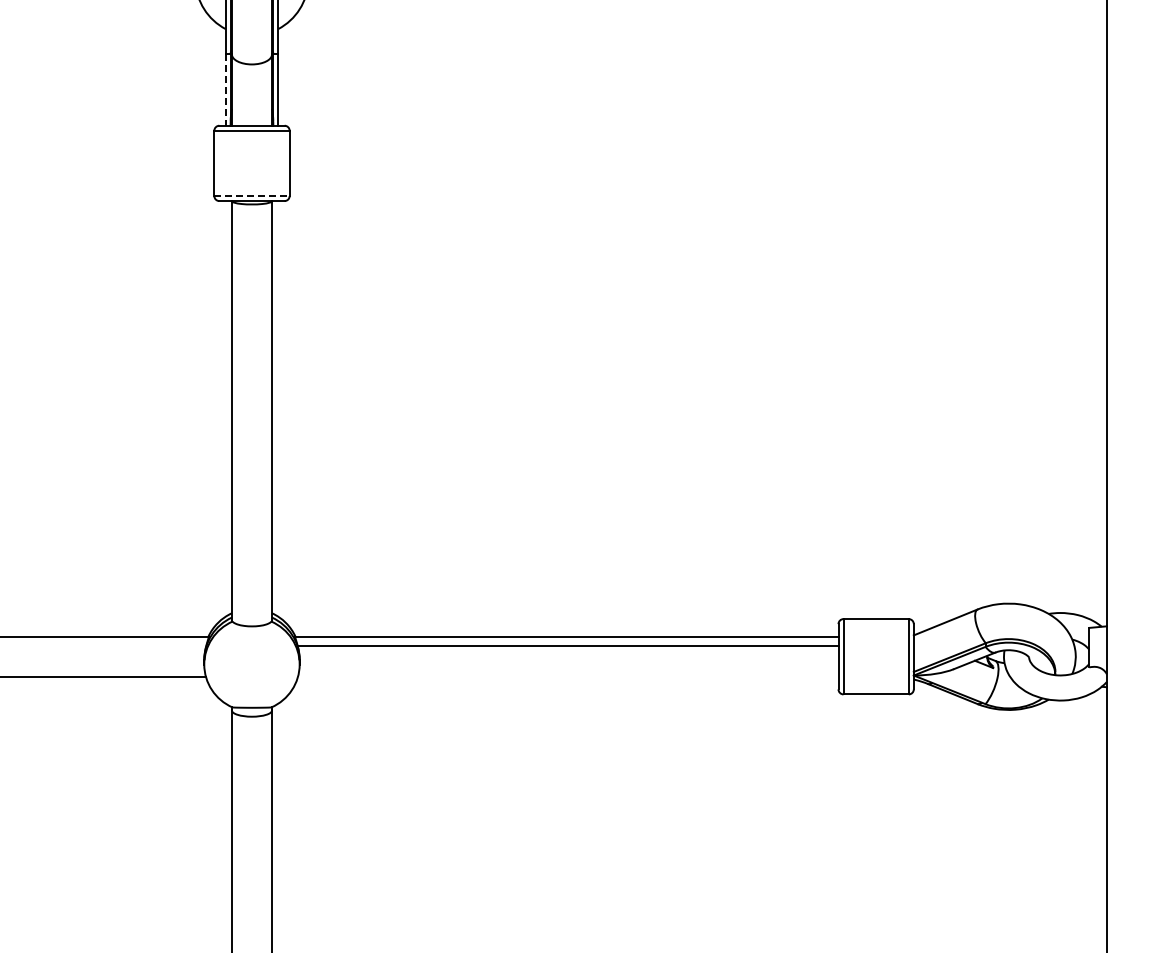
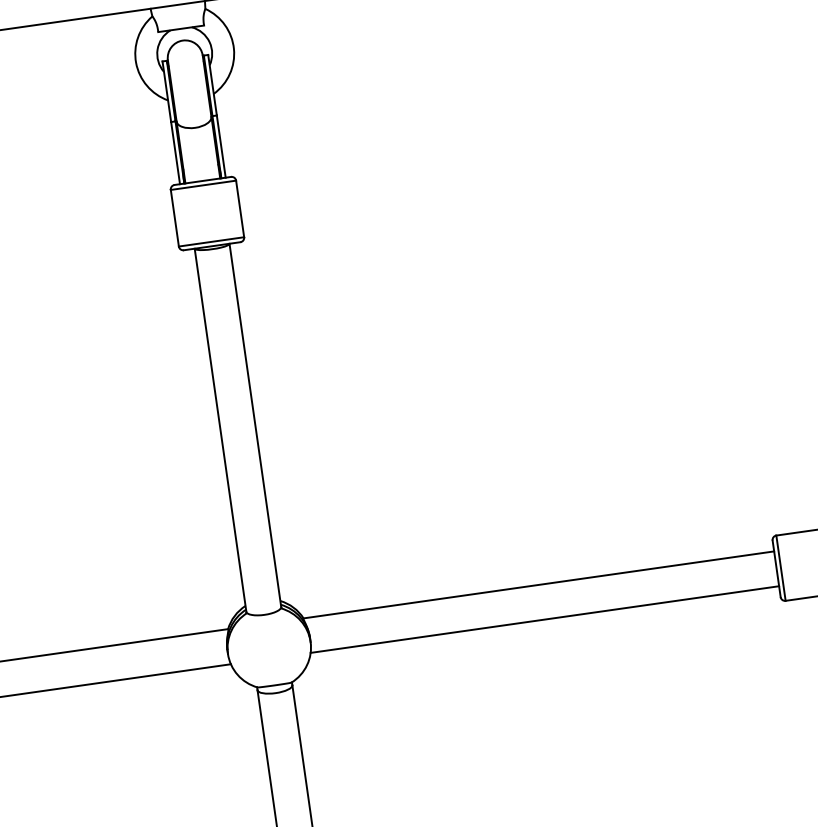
line: (225, 89) -> (175, 152), dashed -> solid
line: (252, 196) -> (212, 242), dashed -> solid
line: (568, 645) -> (545, 619), moved

